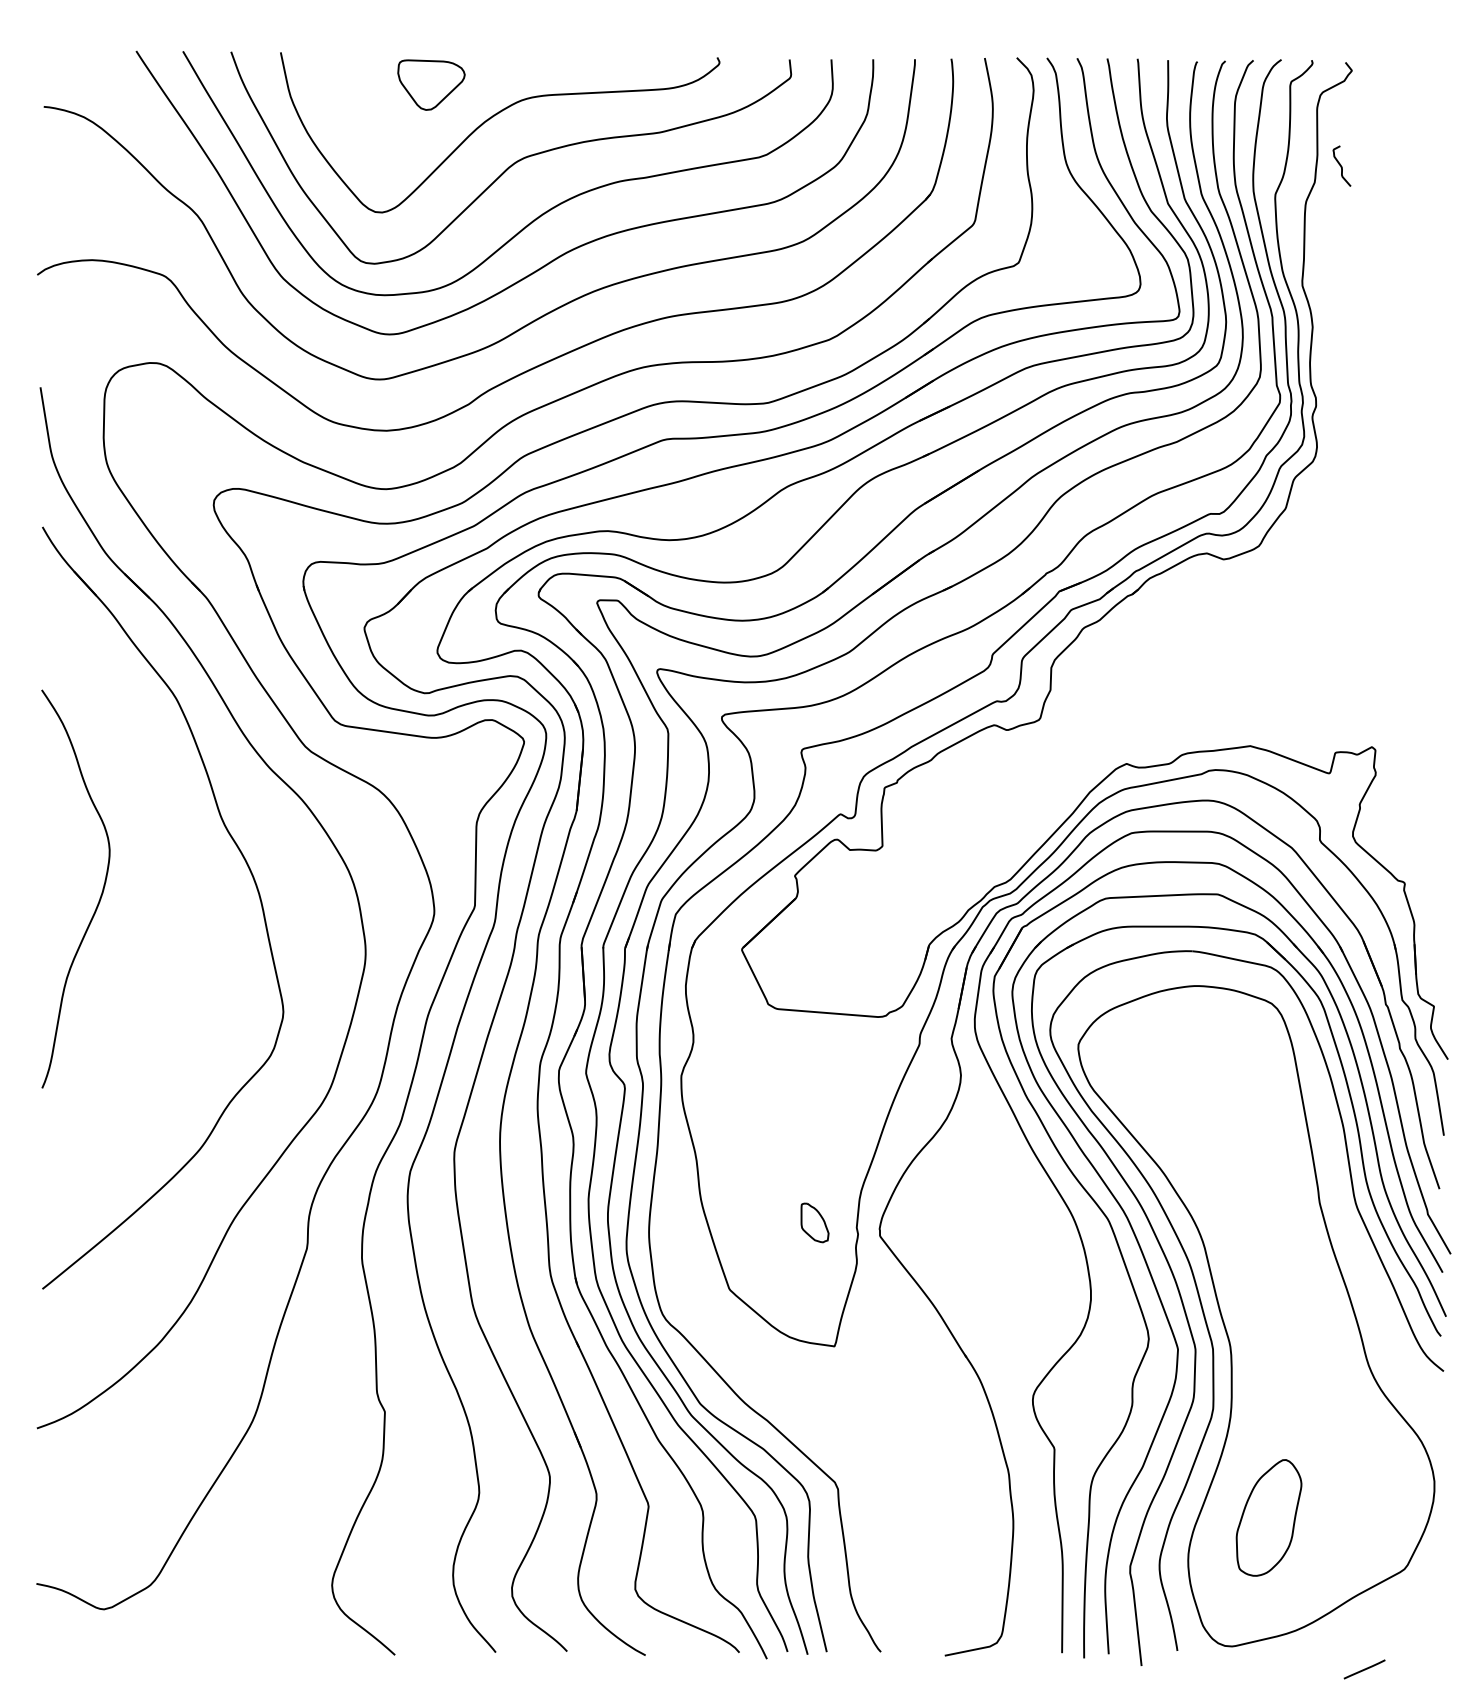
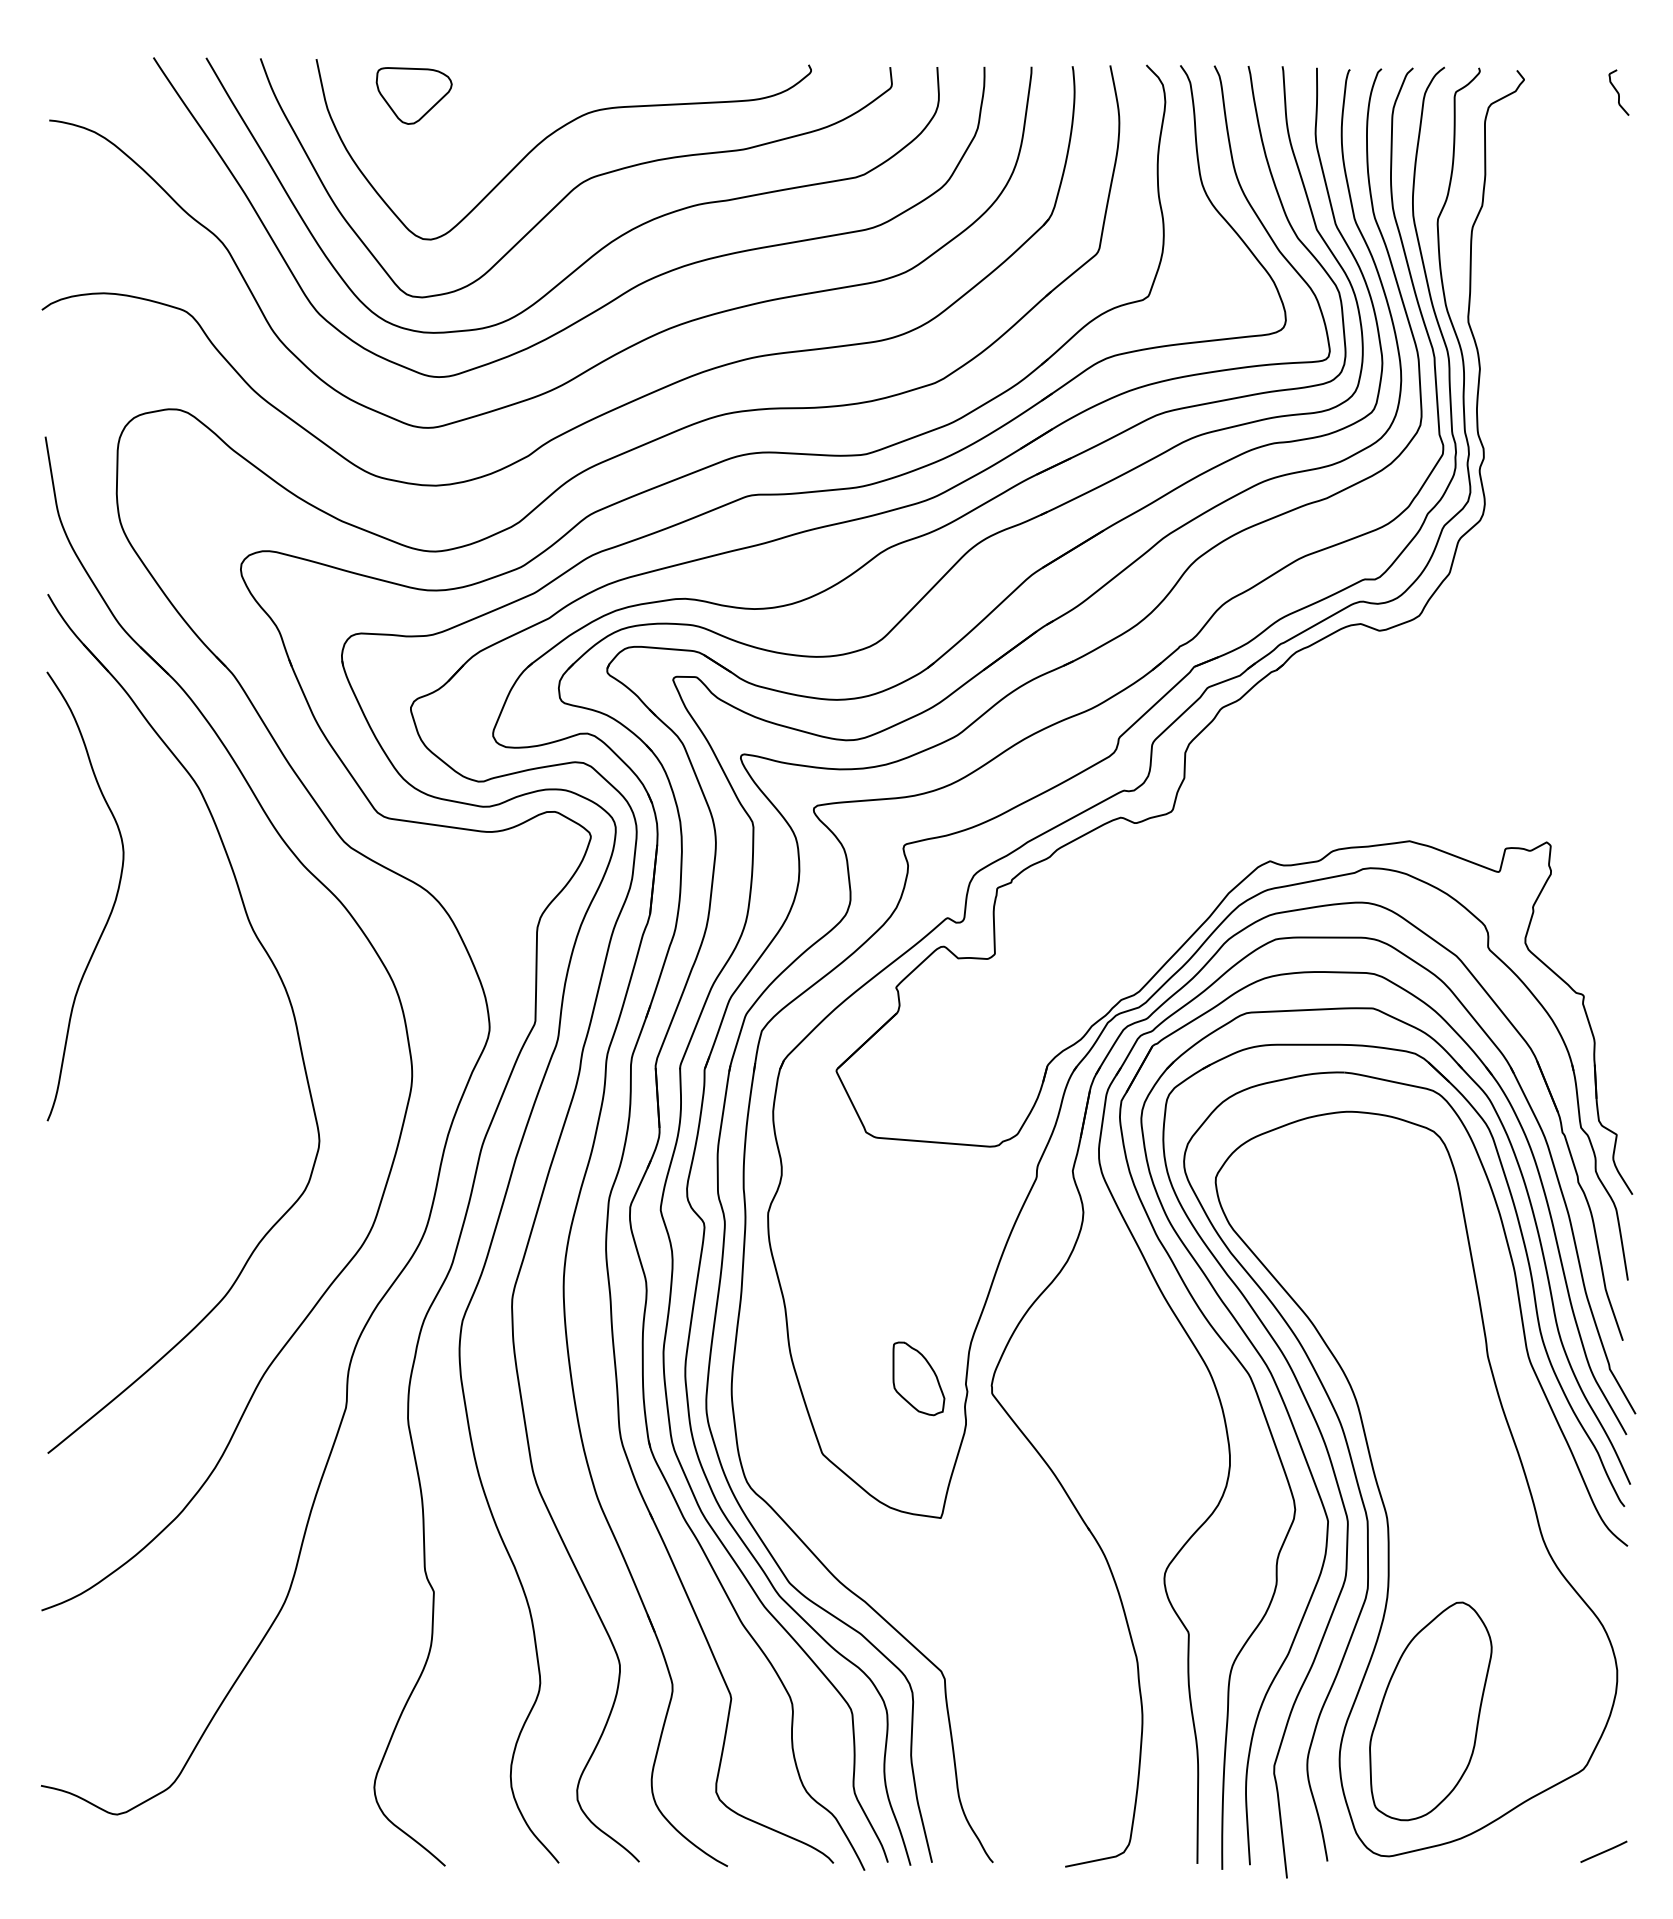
part: (431, 84) -> (414, 95), moved
curve: (1341, 165) -> (1618, 91), moved
curve: (98, 900) -> (110, 909), moved
part: (814, 1222) -> (918, 1378), size x1.67
part: (1268, 1517) -> (1430, 1710), size x1.67
line: (1364, 1669) -> (1603, 1851), moved

